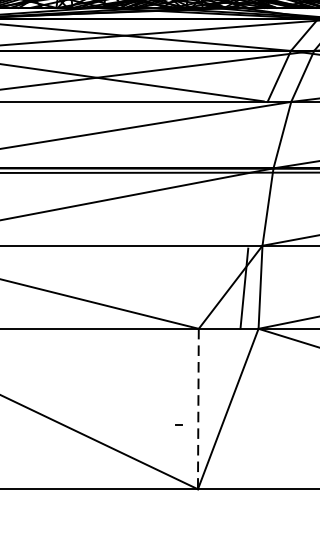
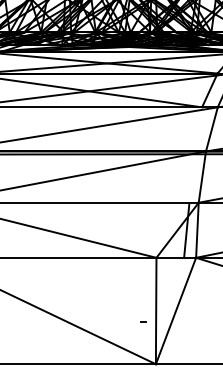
line: (198, 409) -> (156, 311), dashed -> solid

